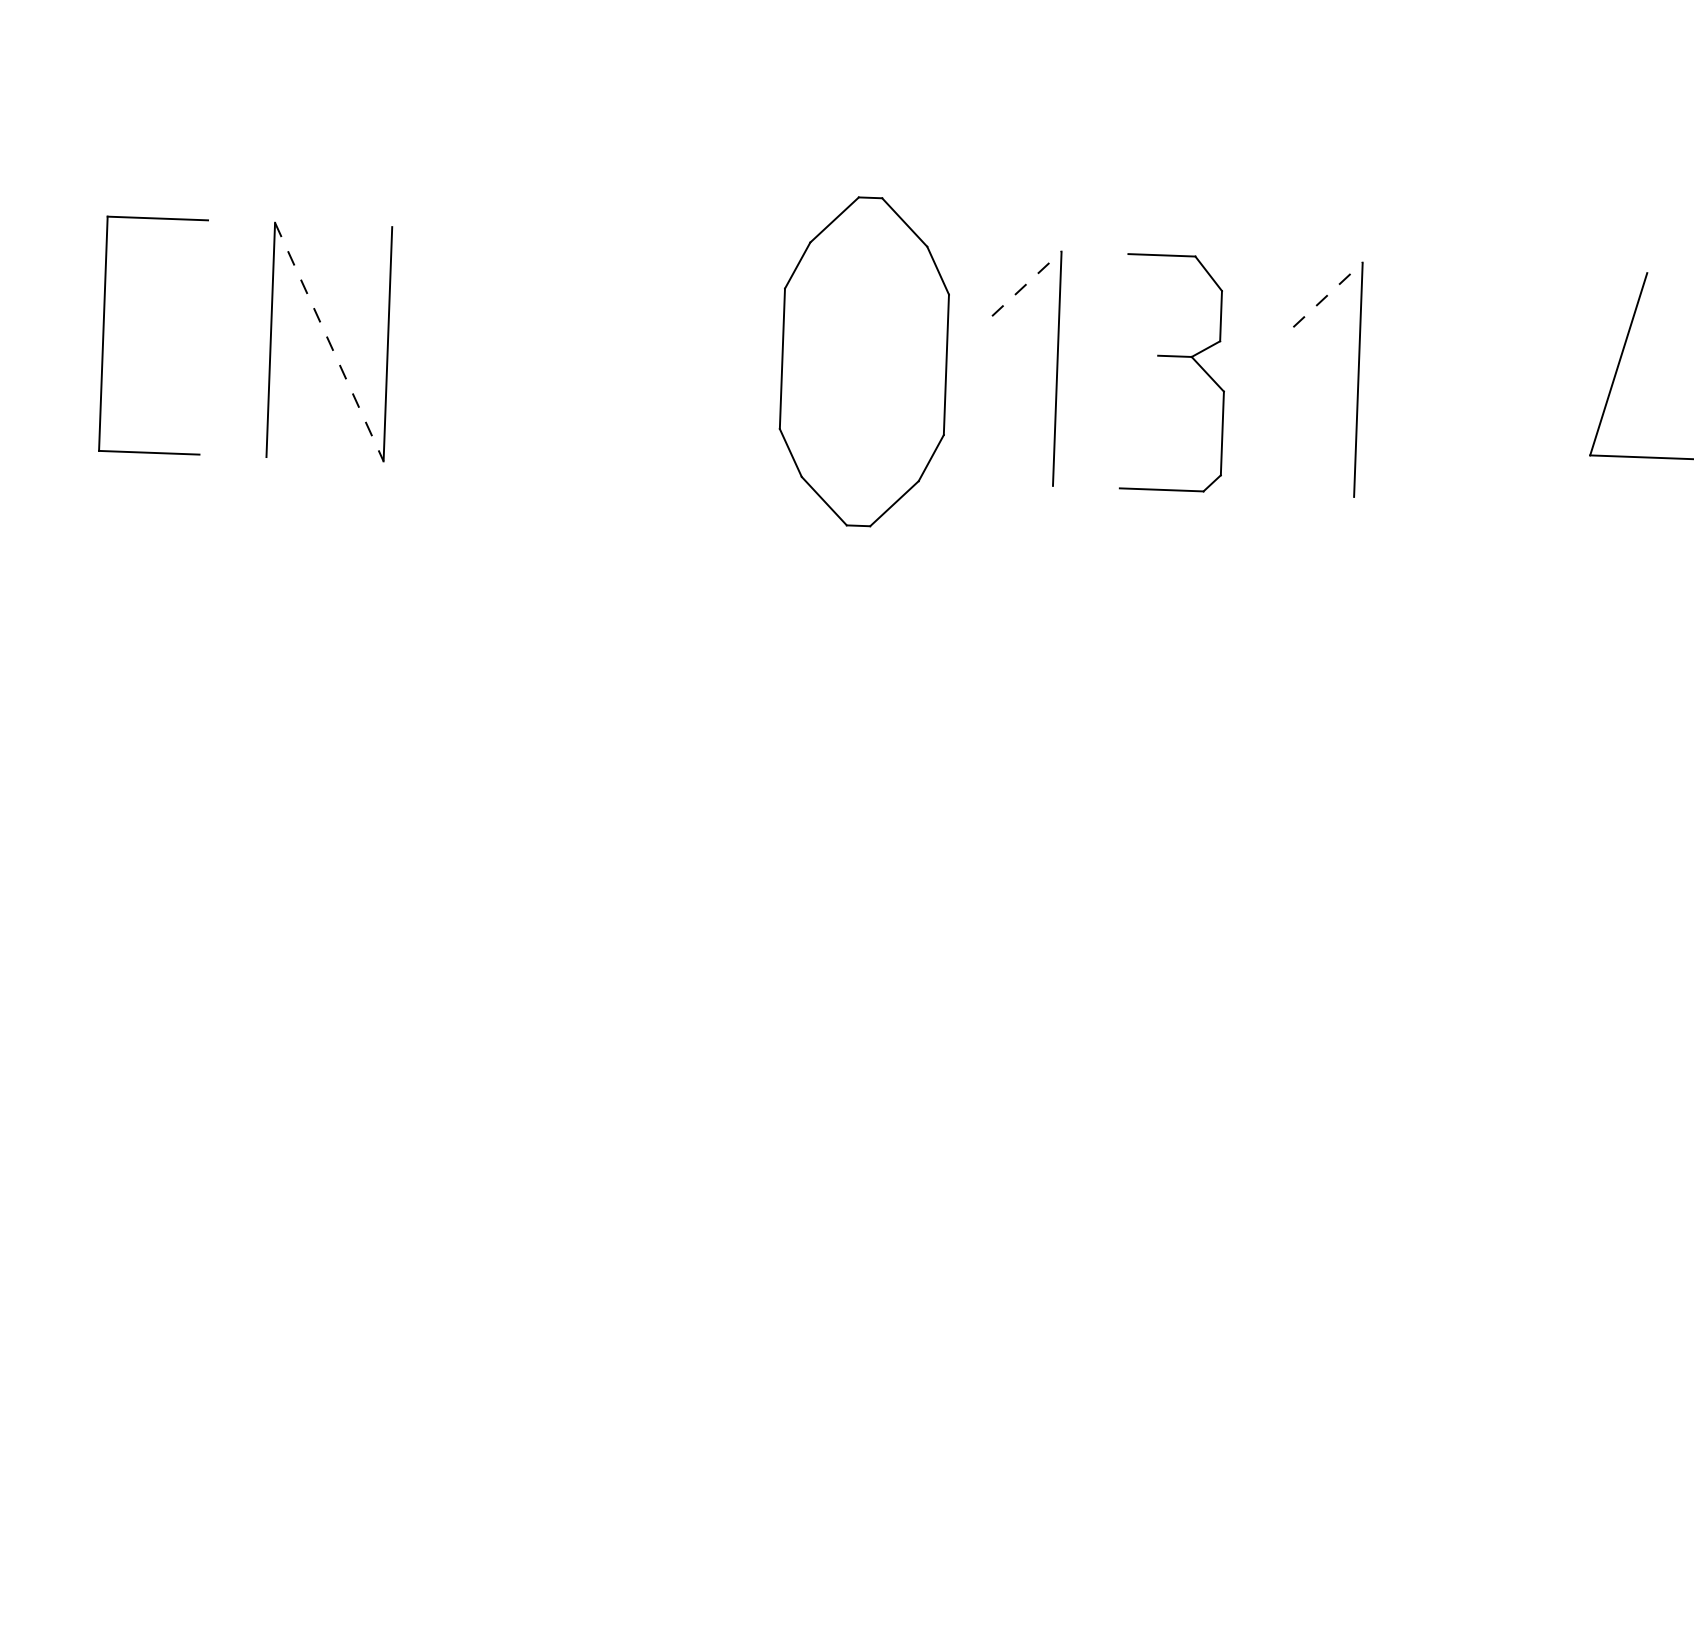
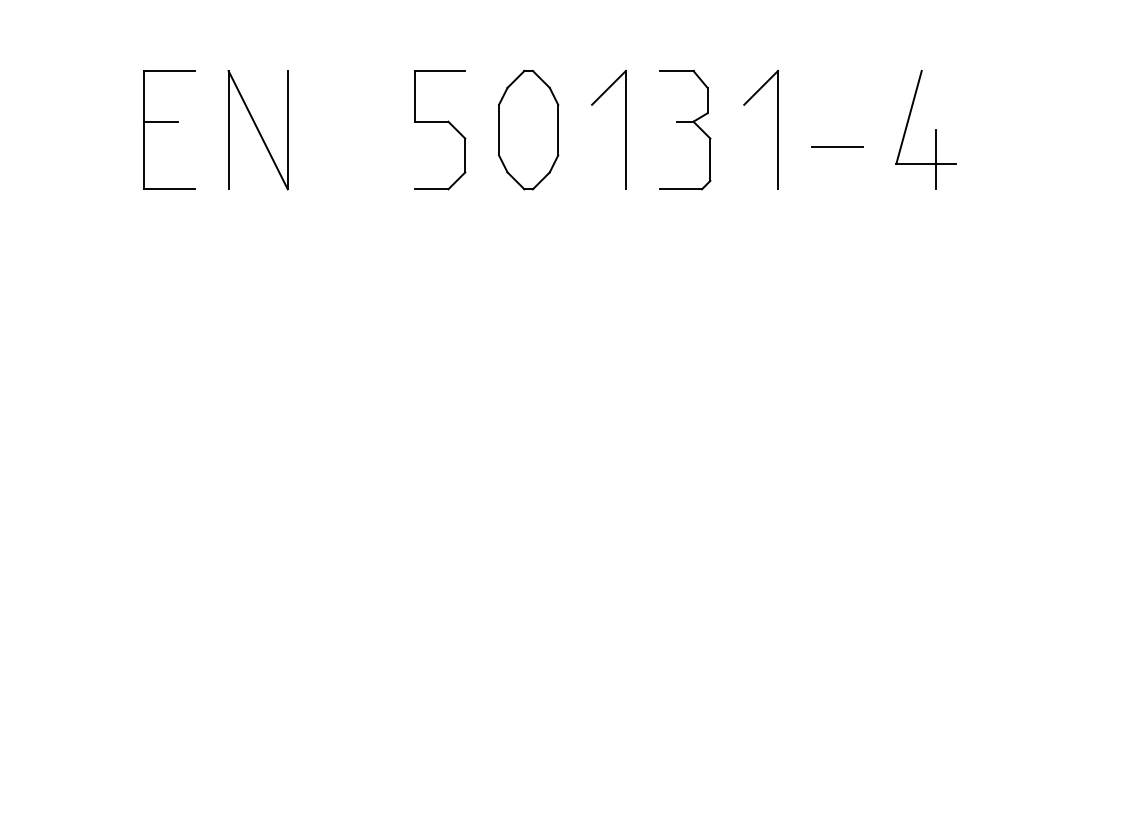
line: (1025, 283) -> (608, 87), dashed -> solid
line: (1328, 294) -> (761, 87), dashed -> solid
line: (136, 317) -> (160, 121), added
part: (690, 340) -> (440, 122), added
line: (329, 342) -> (258, 130), dashed -> solid
part: (864, 360) -> (528, 129), size x0.71
line: (1472, 418) -> (836, 147), added
line: (1668, 449) -> (935, 159), added

